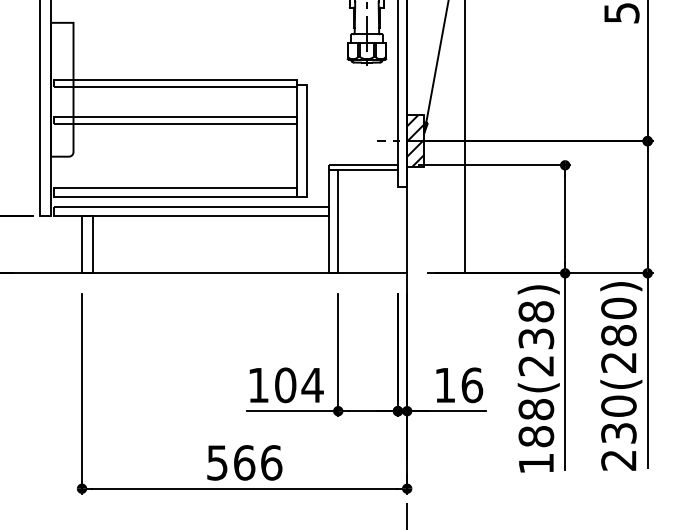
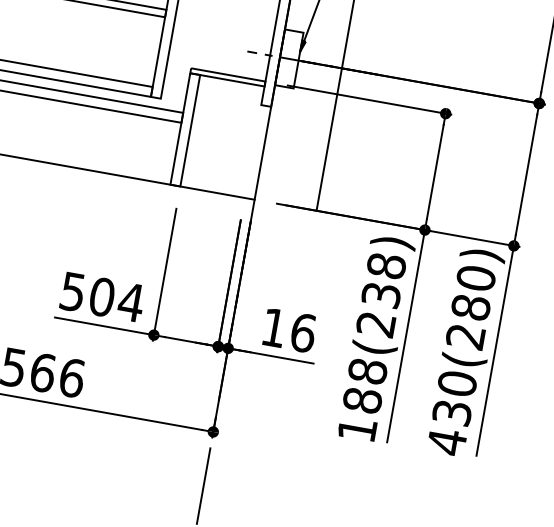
hatch: (415, 141) -> (288, 59), removed
text: (258, 385) -> (72, 292), 104 -> 504
text: (618, 460) -> (446, 442), 230(280) -> 430(280)

